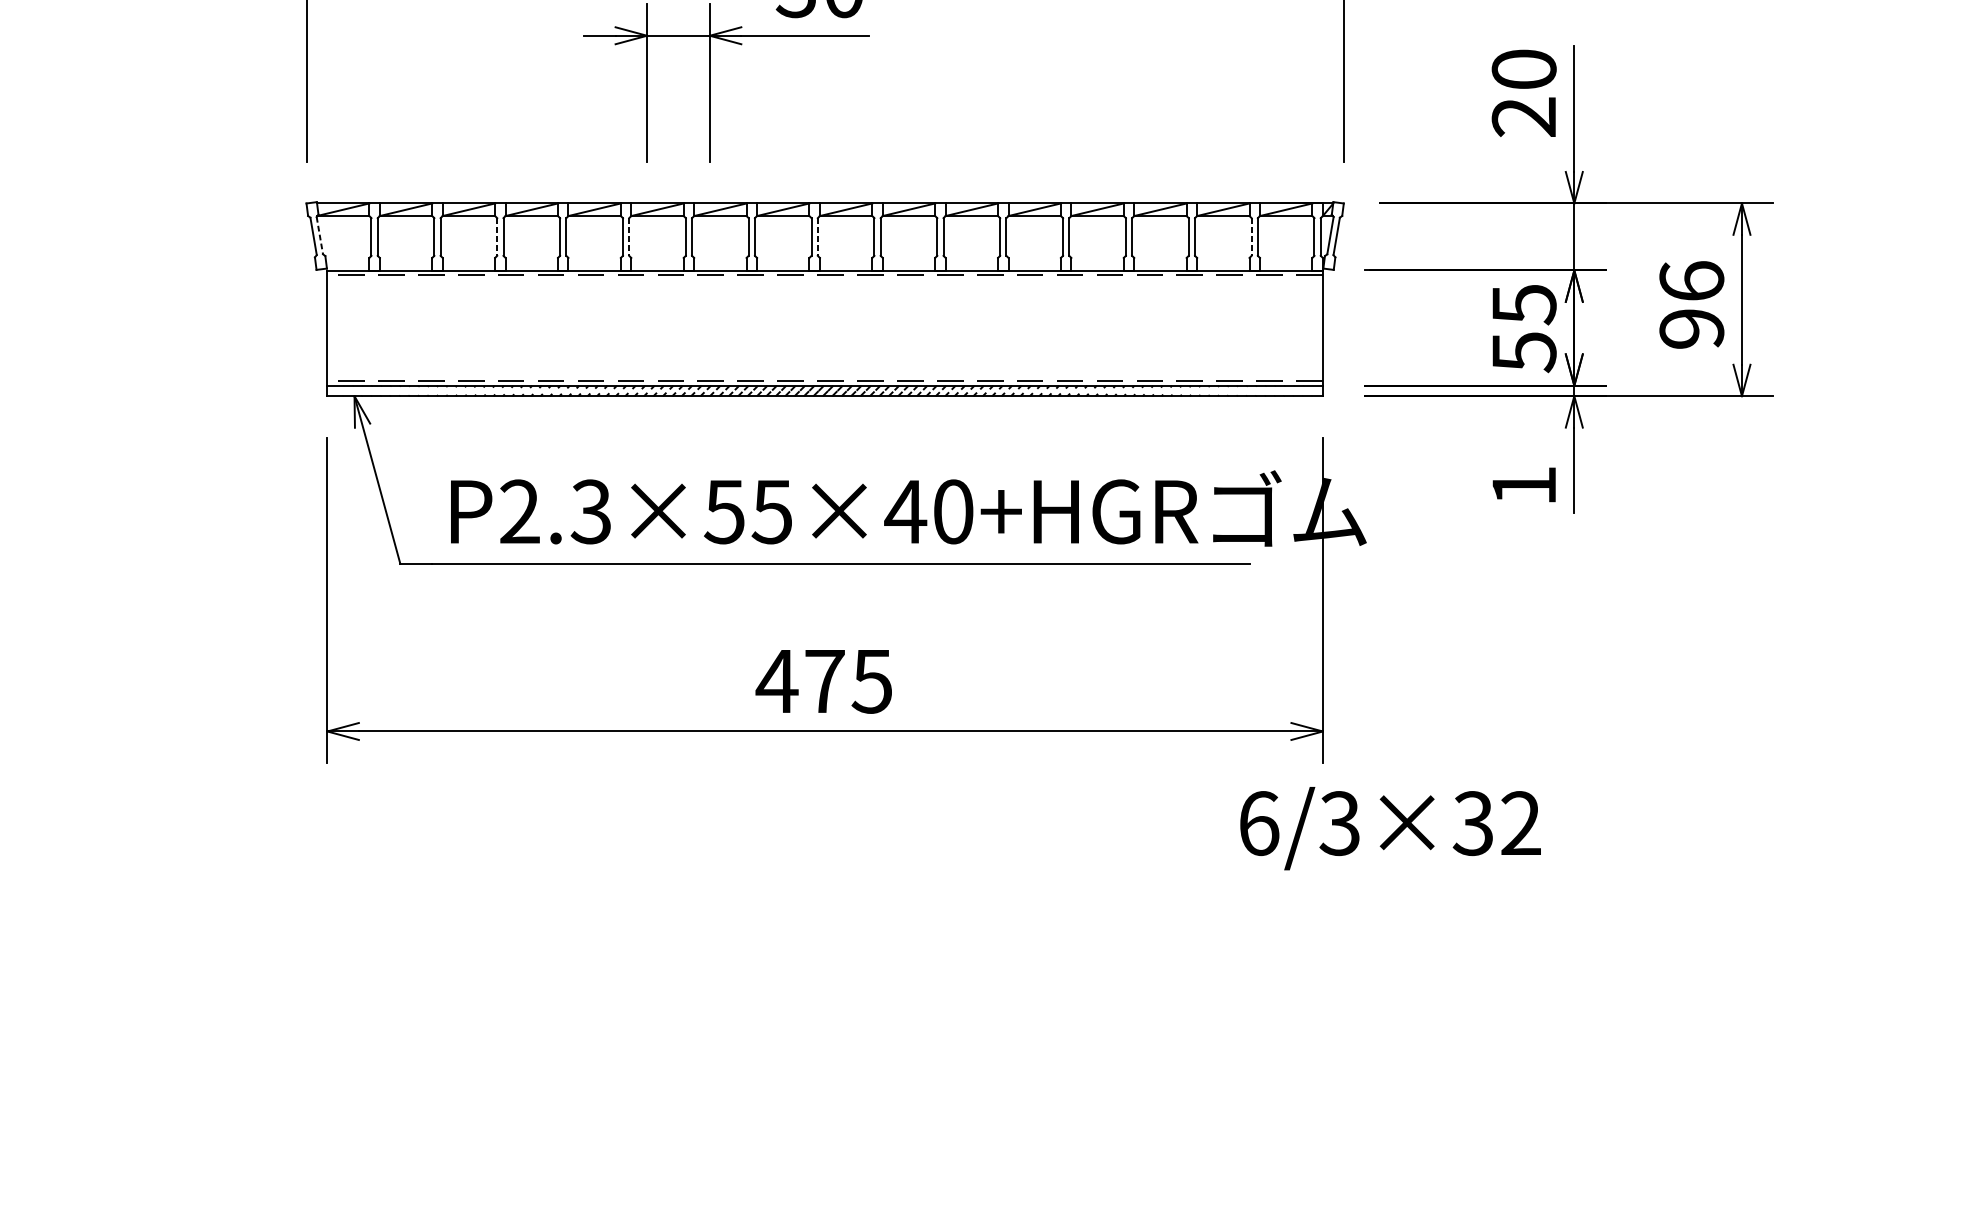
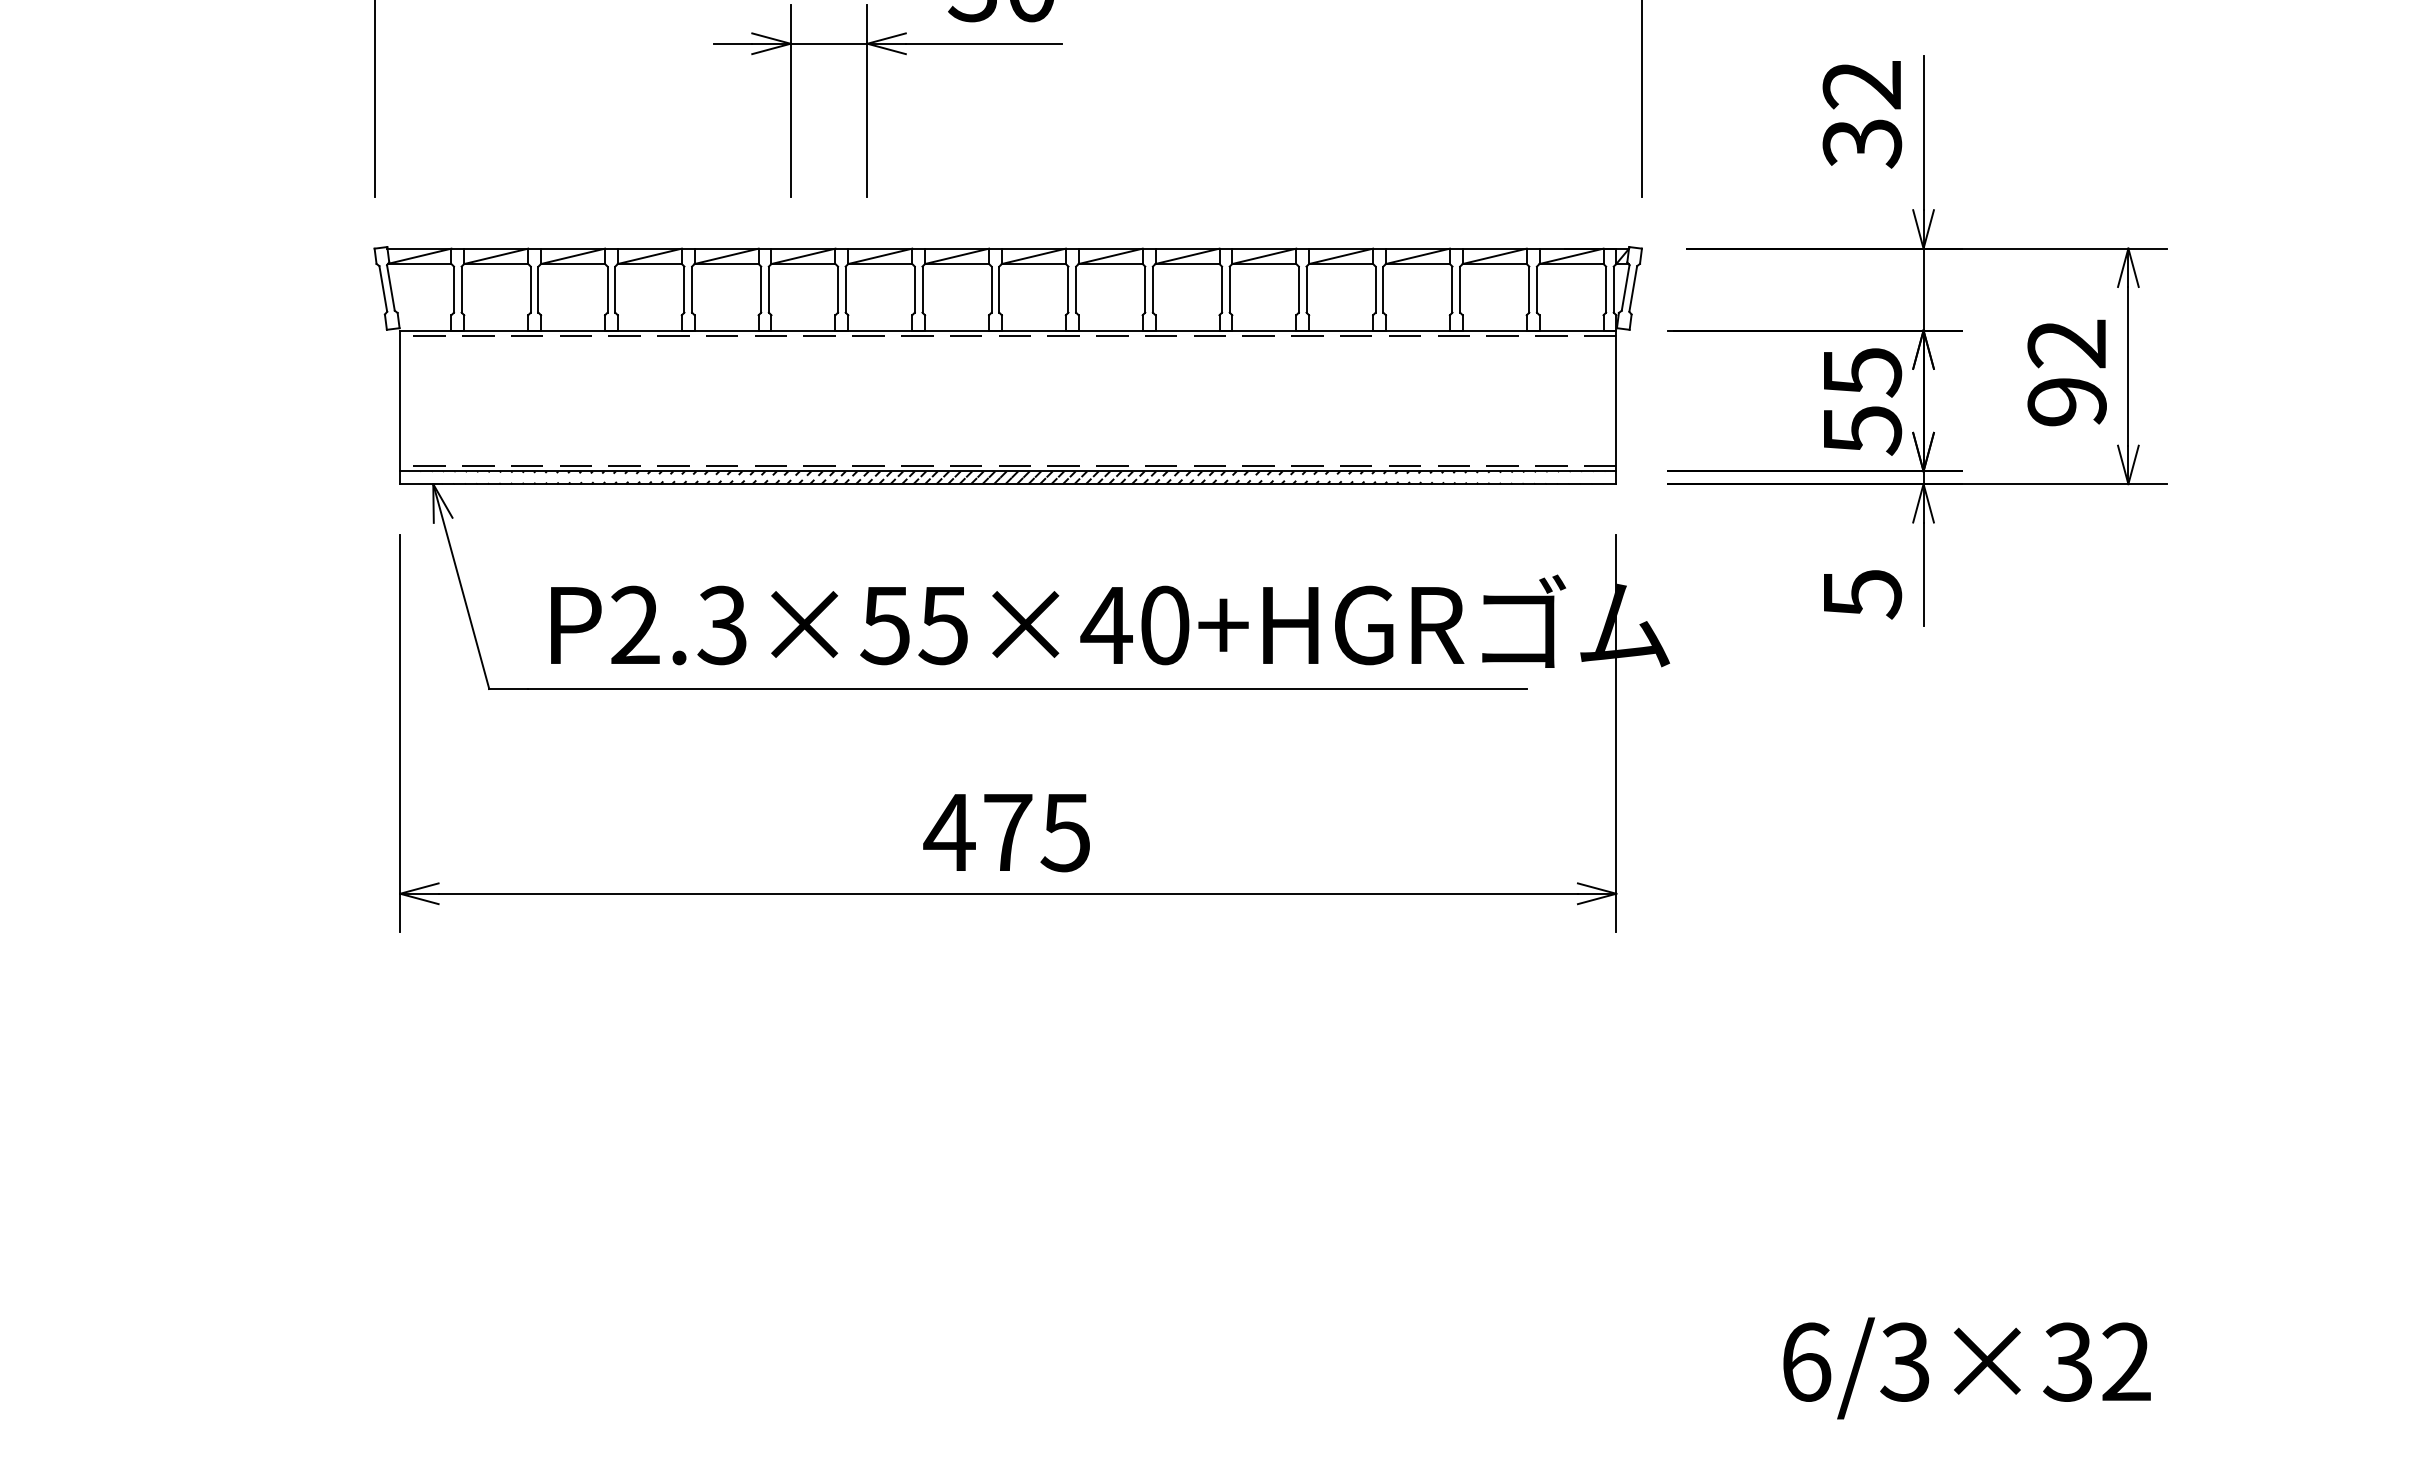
text: (1524, 93) -> (1862, 114), 20 -> 32
line: (320, 236) -> (391, 288), dashed -> solid
line: (497, 237) -> (607, 290), dashed -> solid
line: (628, 237) -> (768, 290), dashed -> solid
line: (817, 237) -> (999, 290), dashed -> solid
line: (1251, 237) -> (1529, 290), dashed -> solid
text: (1691, 281) -> (2066, 343), 96 -> 92
text: (1525, 486) -> (1863, 594), 1 -> 5
text: (1390, 828) -> (1966, 1368), moved

